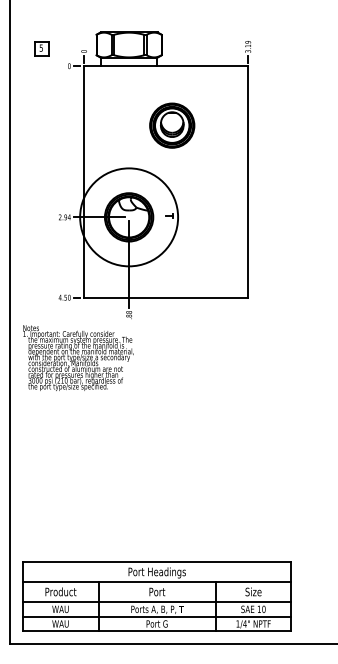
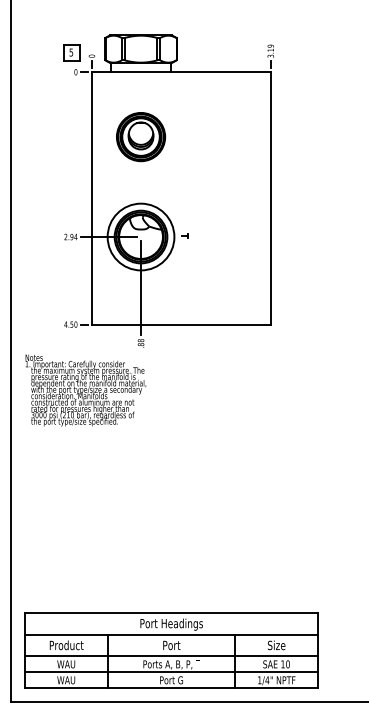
part: (41, 48) -> (71, 52), moved
part: (172, 126) -> (141, 137), moved
circle: (128, 216) -> (140, 236), size x0.62

